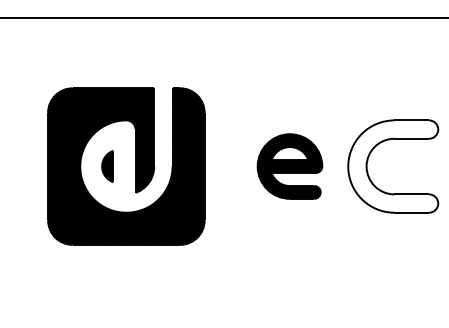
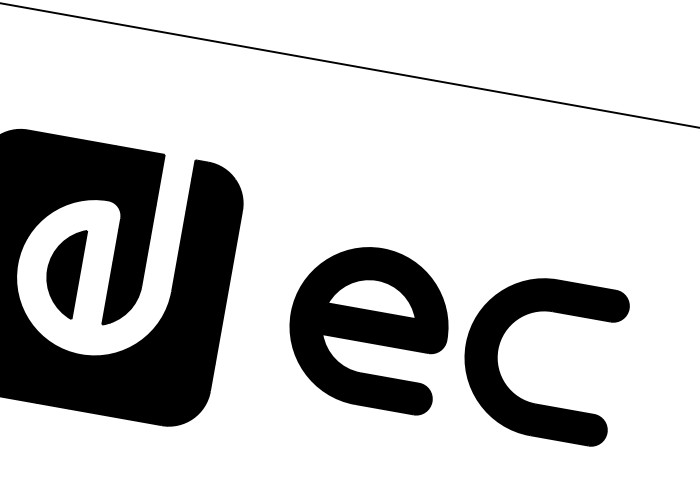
part: (107, 166) -> (63, 271), size x1.67
part: (289, 166) -> (368, 326), size x1.43
fill: (393, 166) -> (542, 357), added

